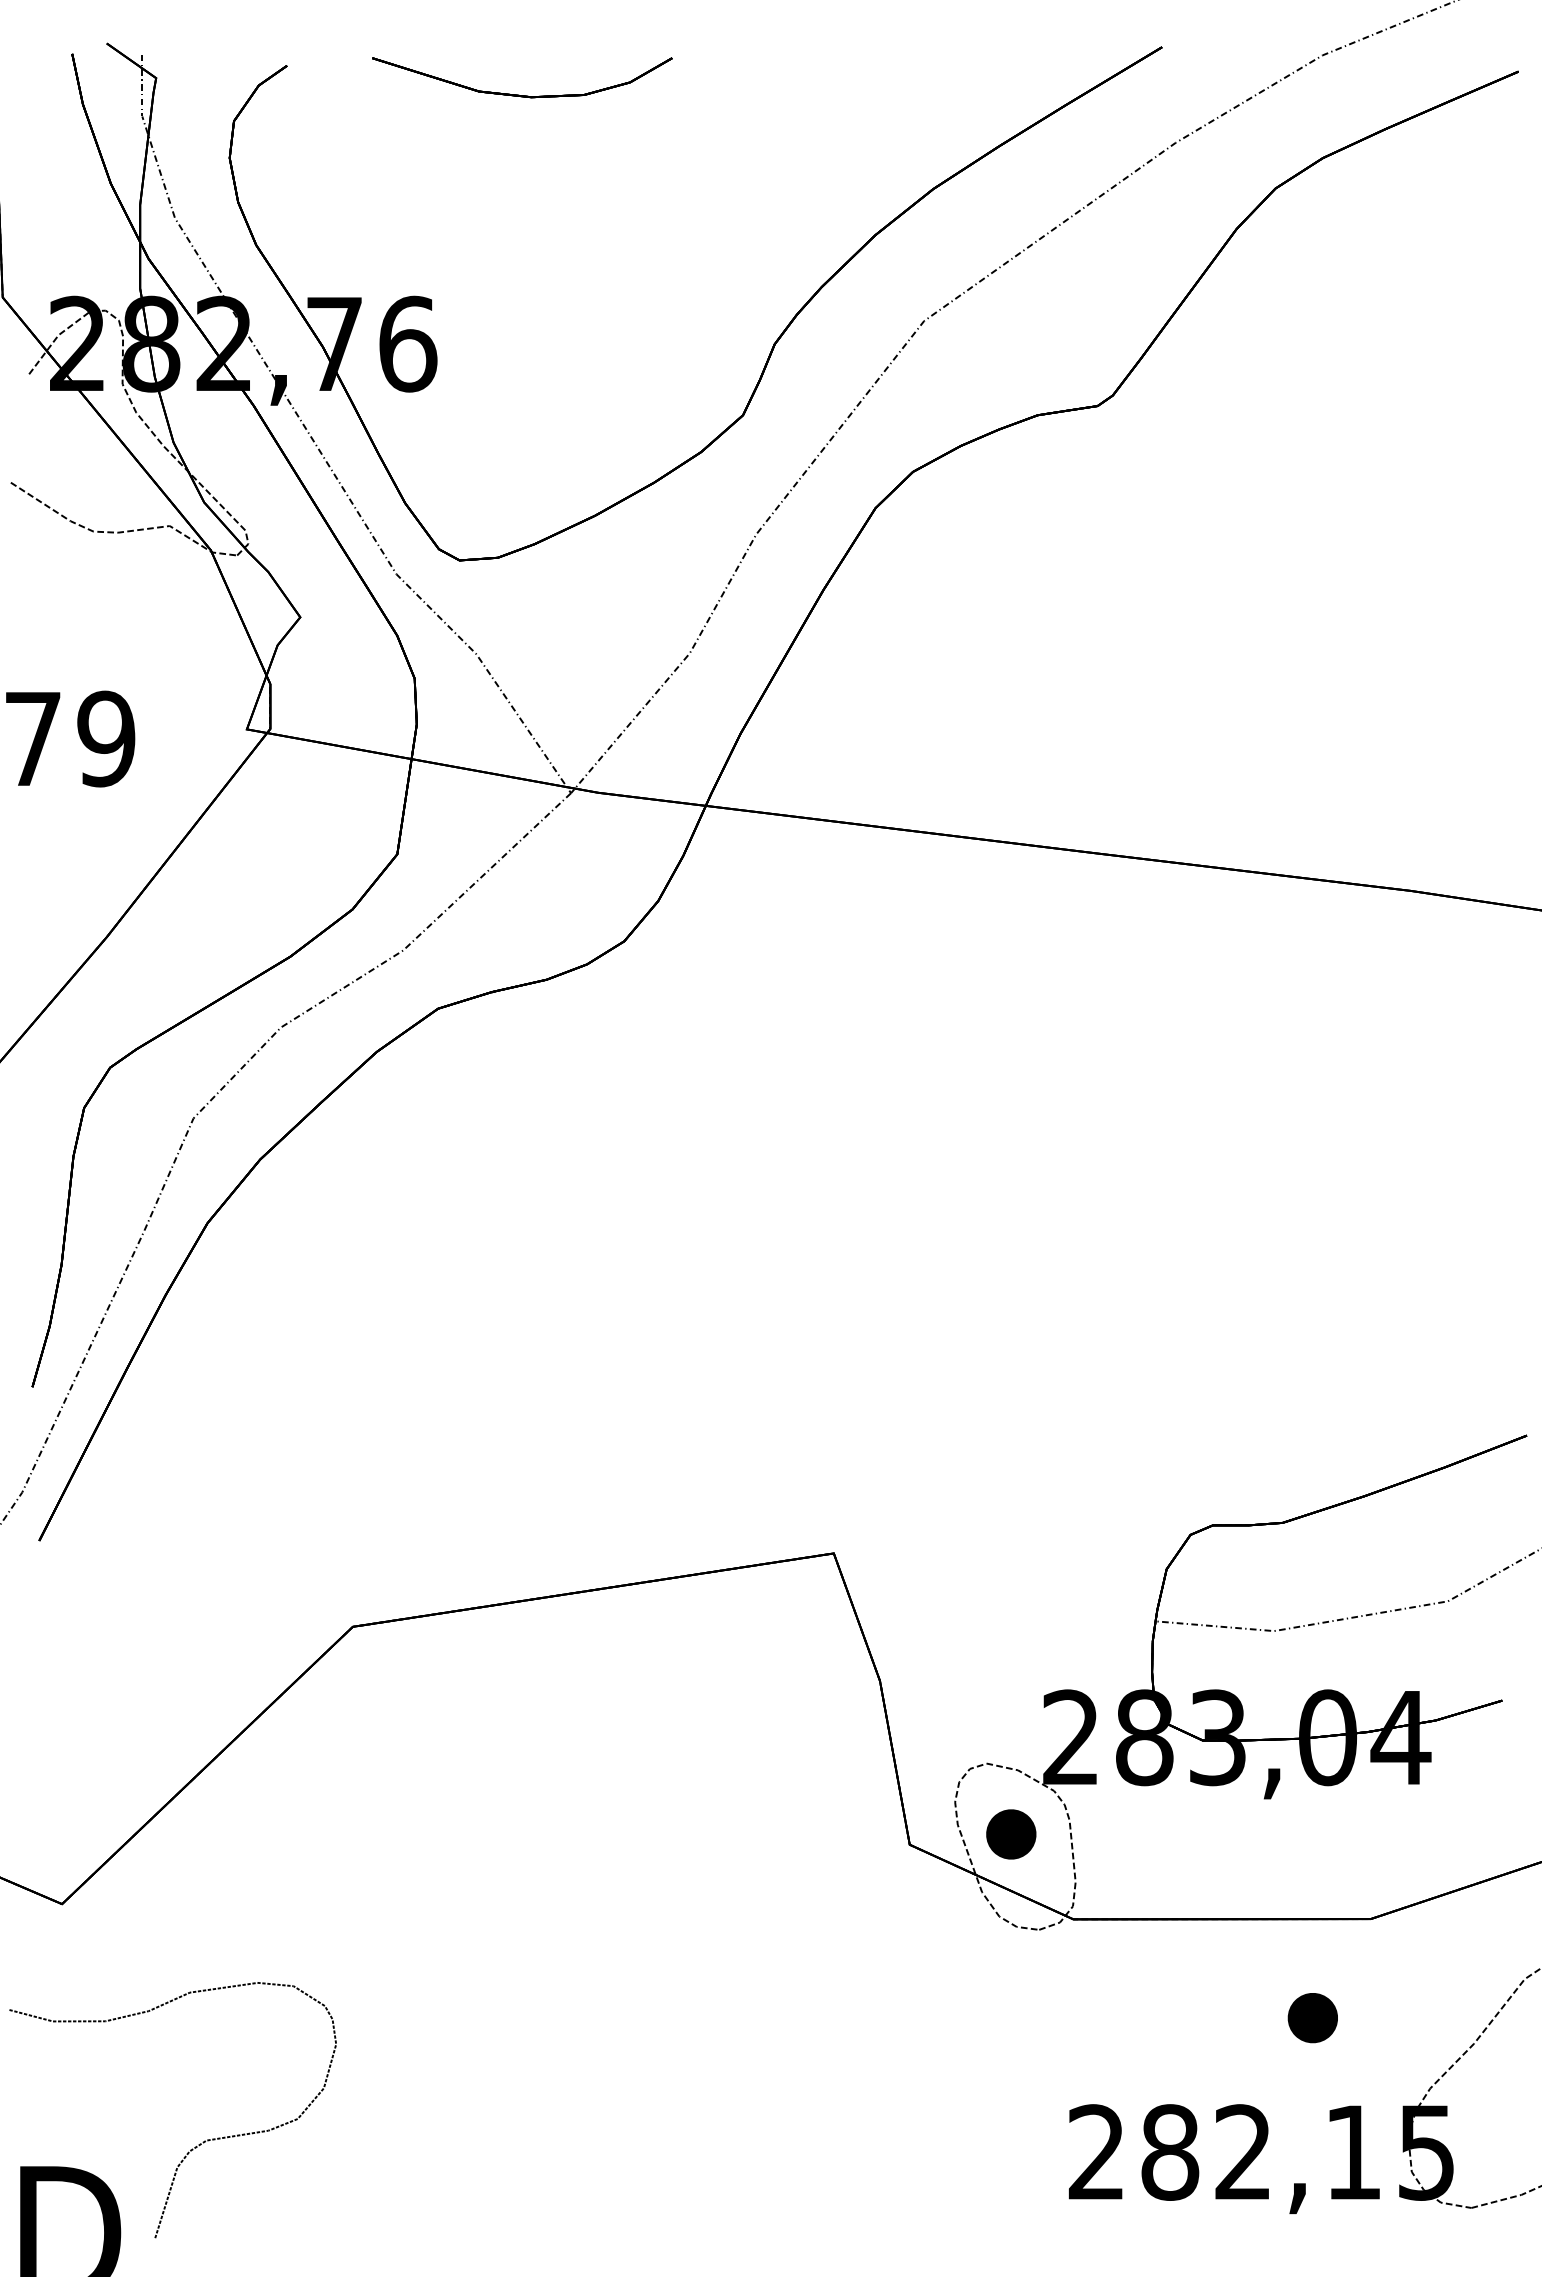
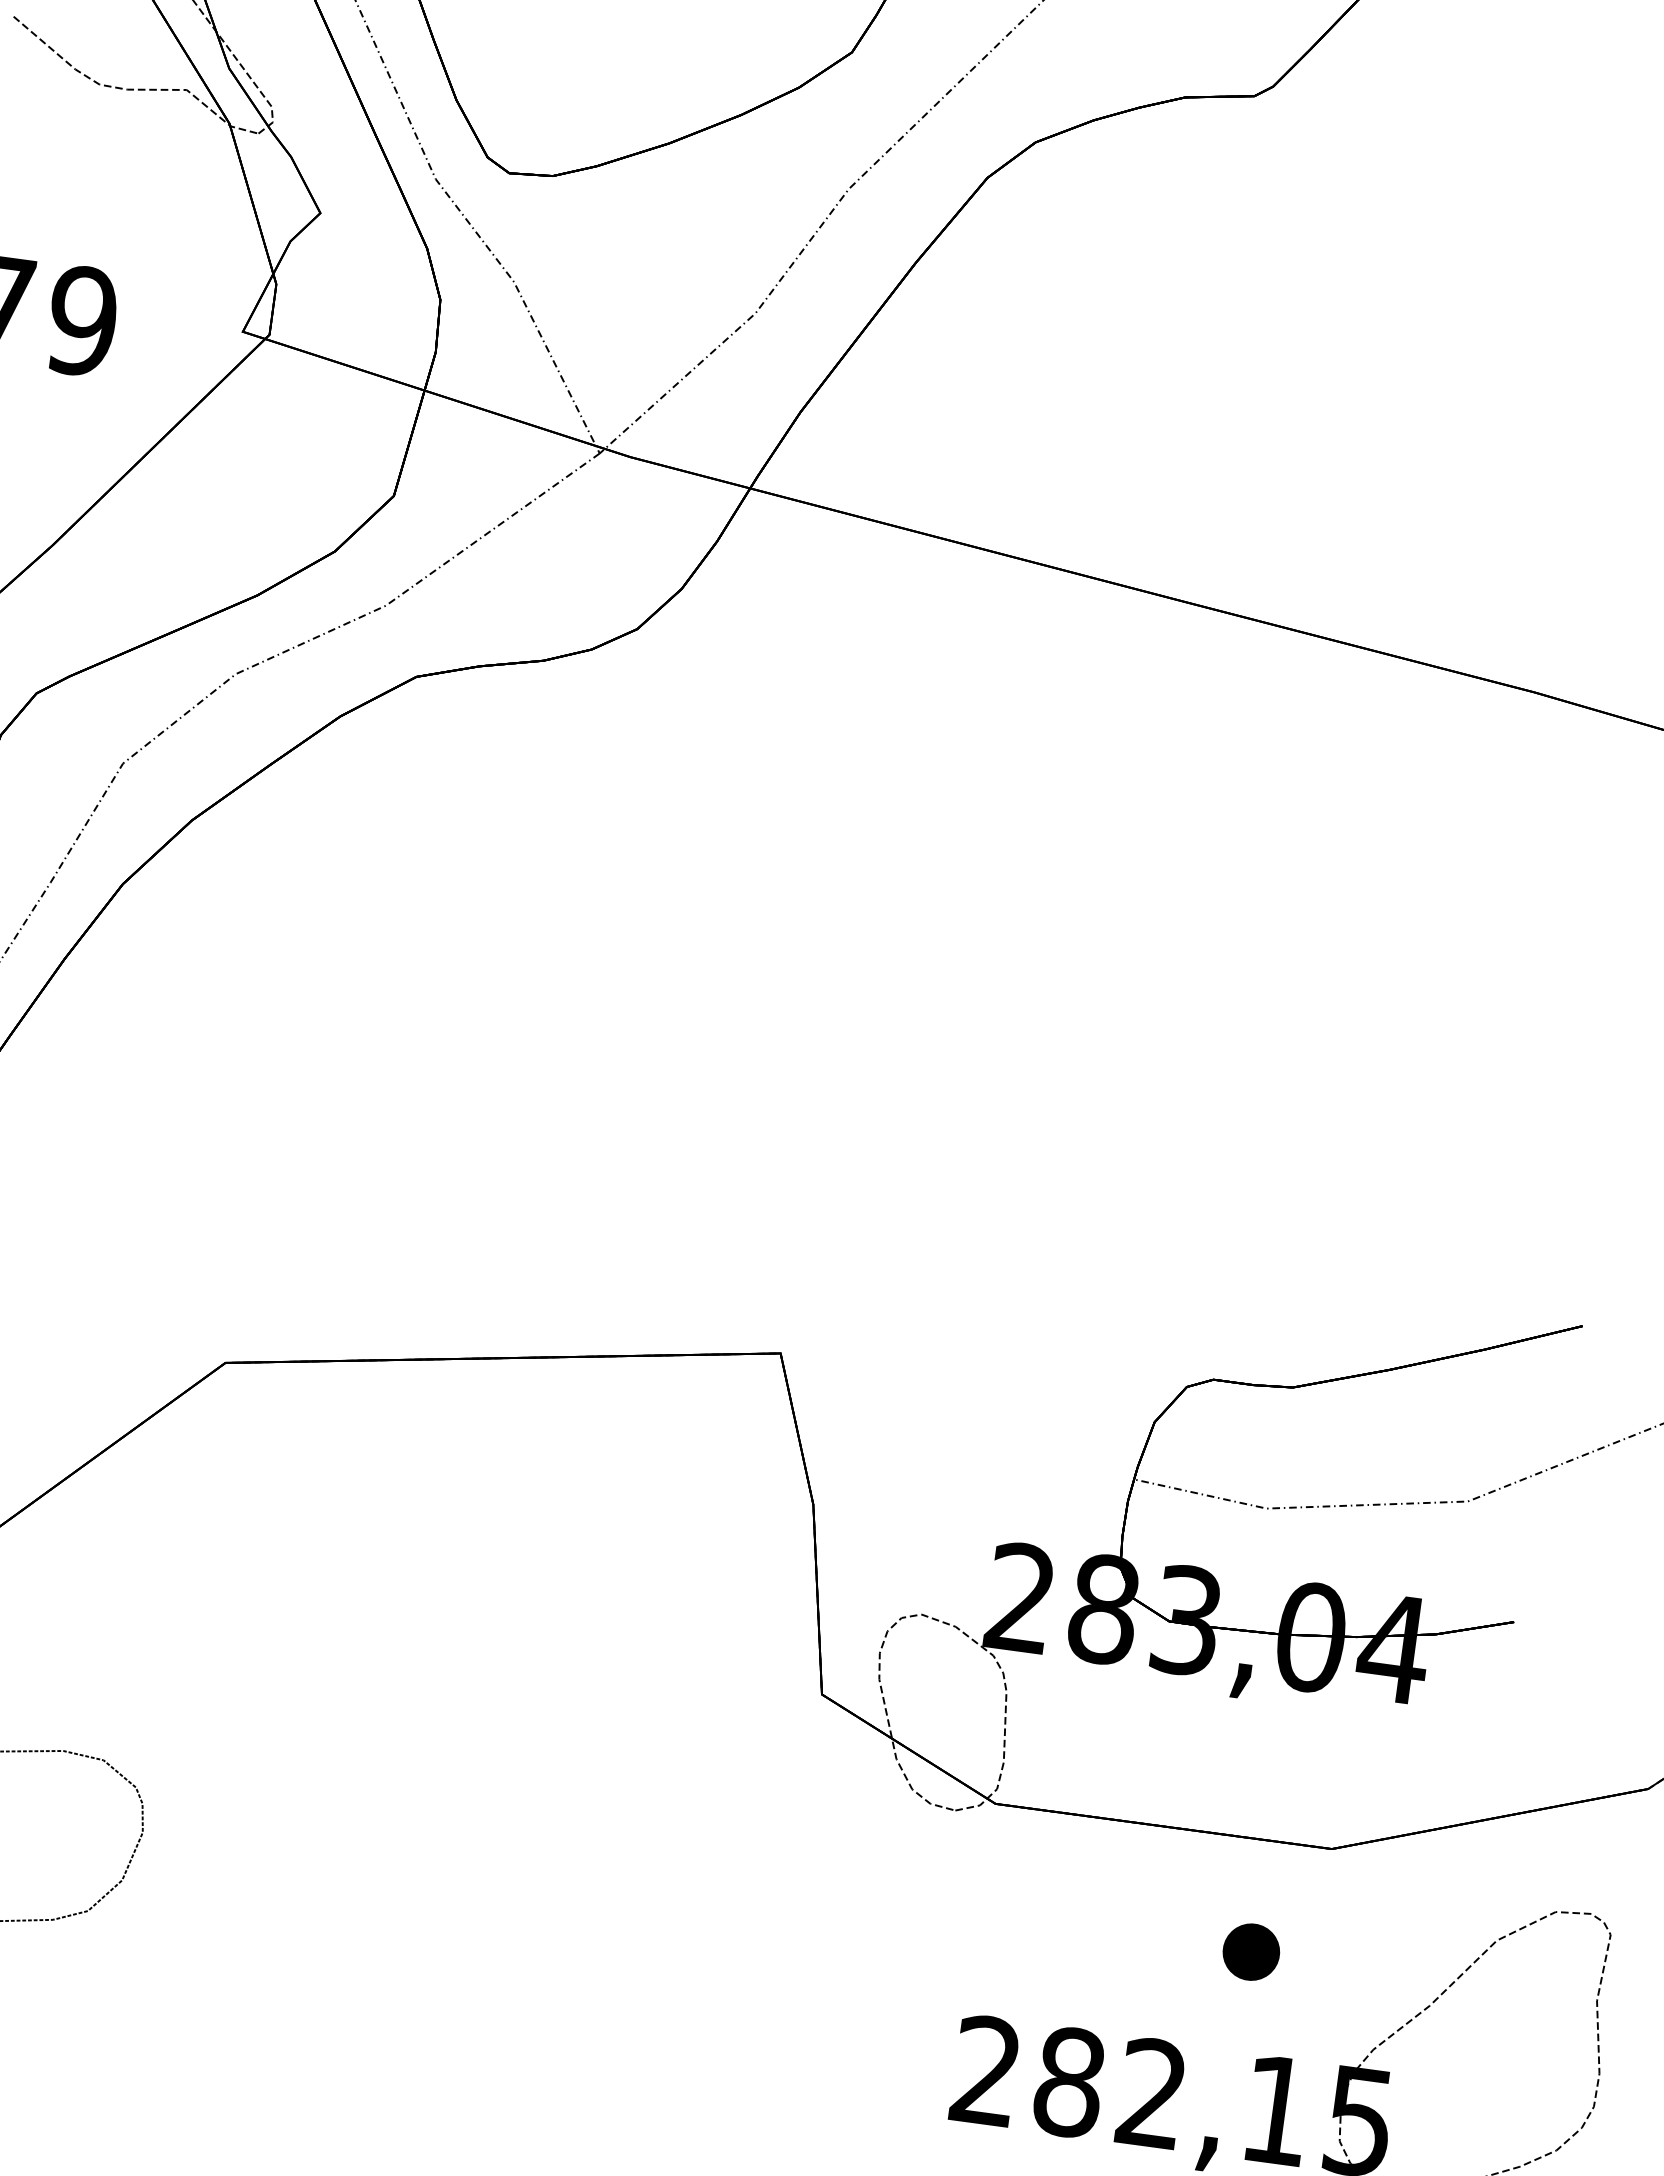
part: (1011, 1834) -> (938, 1698), removed

